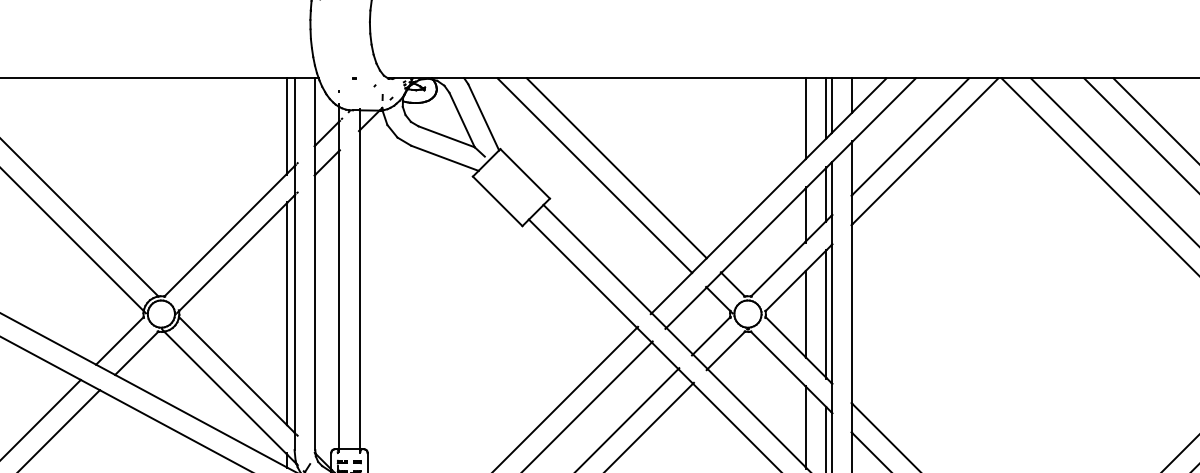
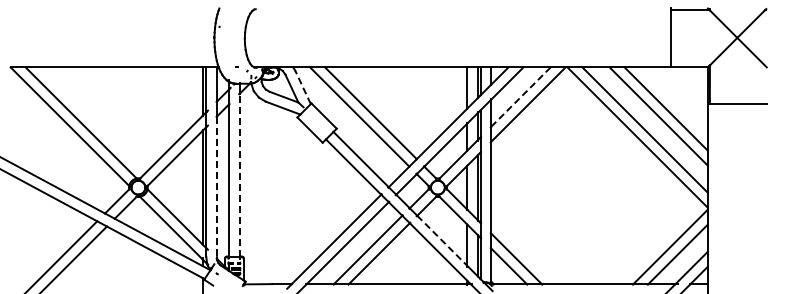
line: (482, 117) -> (302, 87), solid -> dashed
line: (909, 137) -> (520, 97), solid -> dashed
line: (359, 288) -> (239, 174), solid -> dashed
line: (314, 313) -> (216, 187), solid -> dashed
line: (757, 419) -> (442, 241), solid -> dashed

